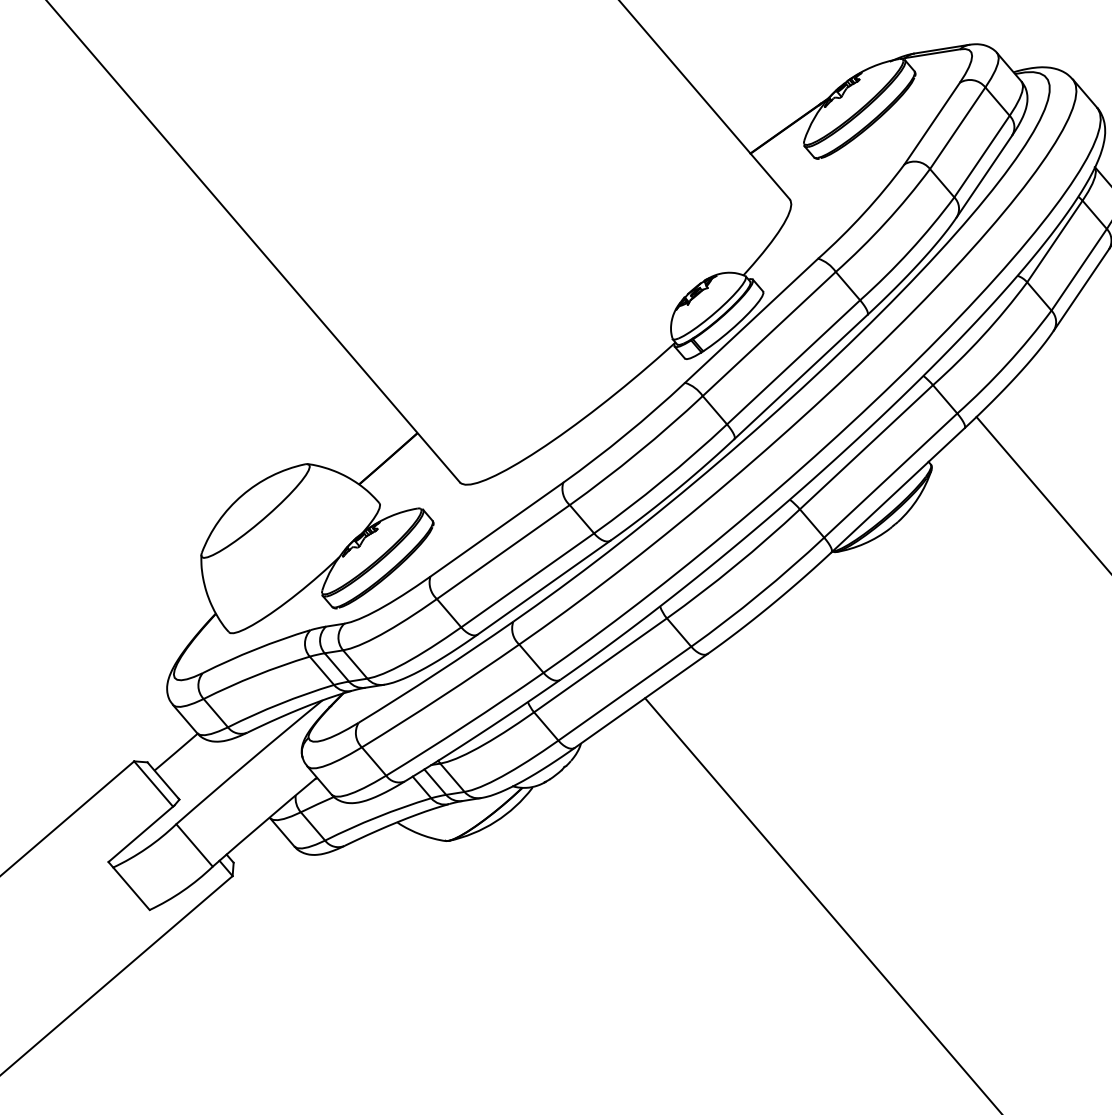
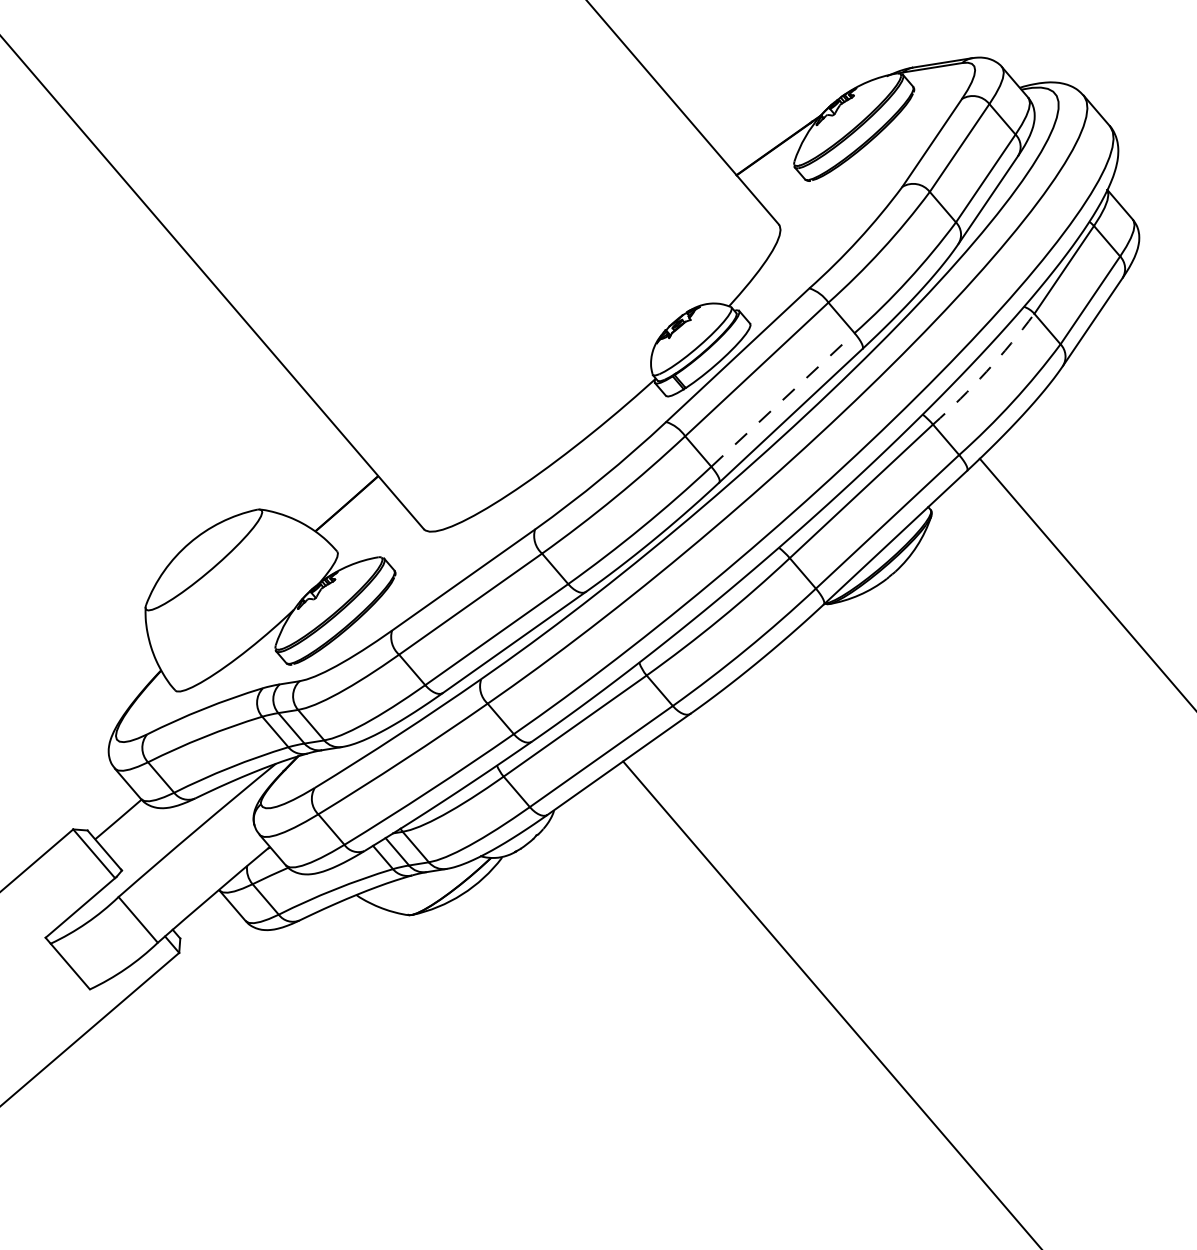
arc: (982, 335) -> (986, 371), solid -> dashed
line: (793, 361) -> (782, 399), solid -> dashed

